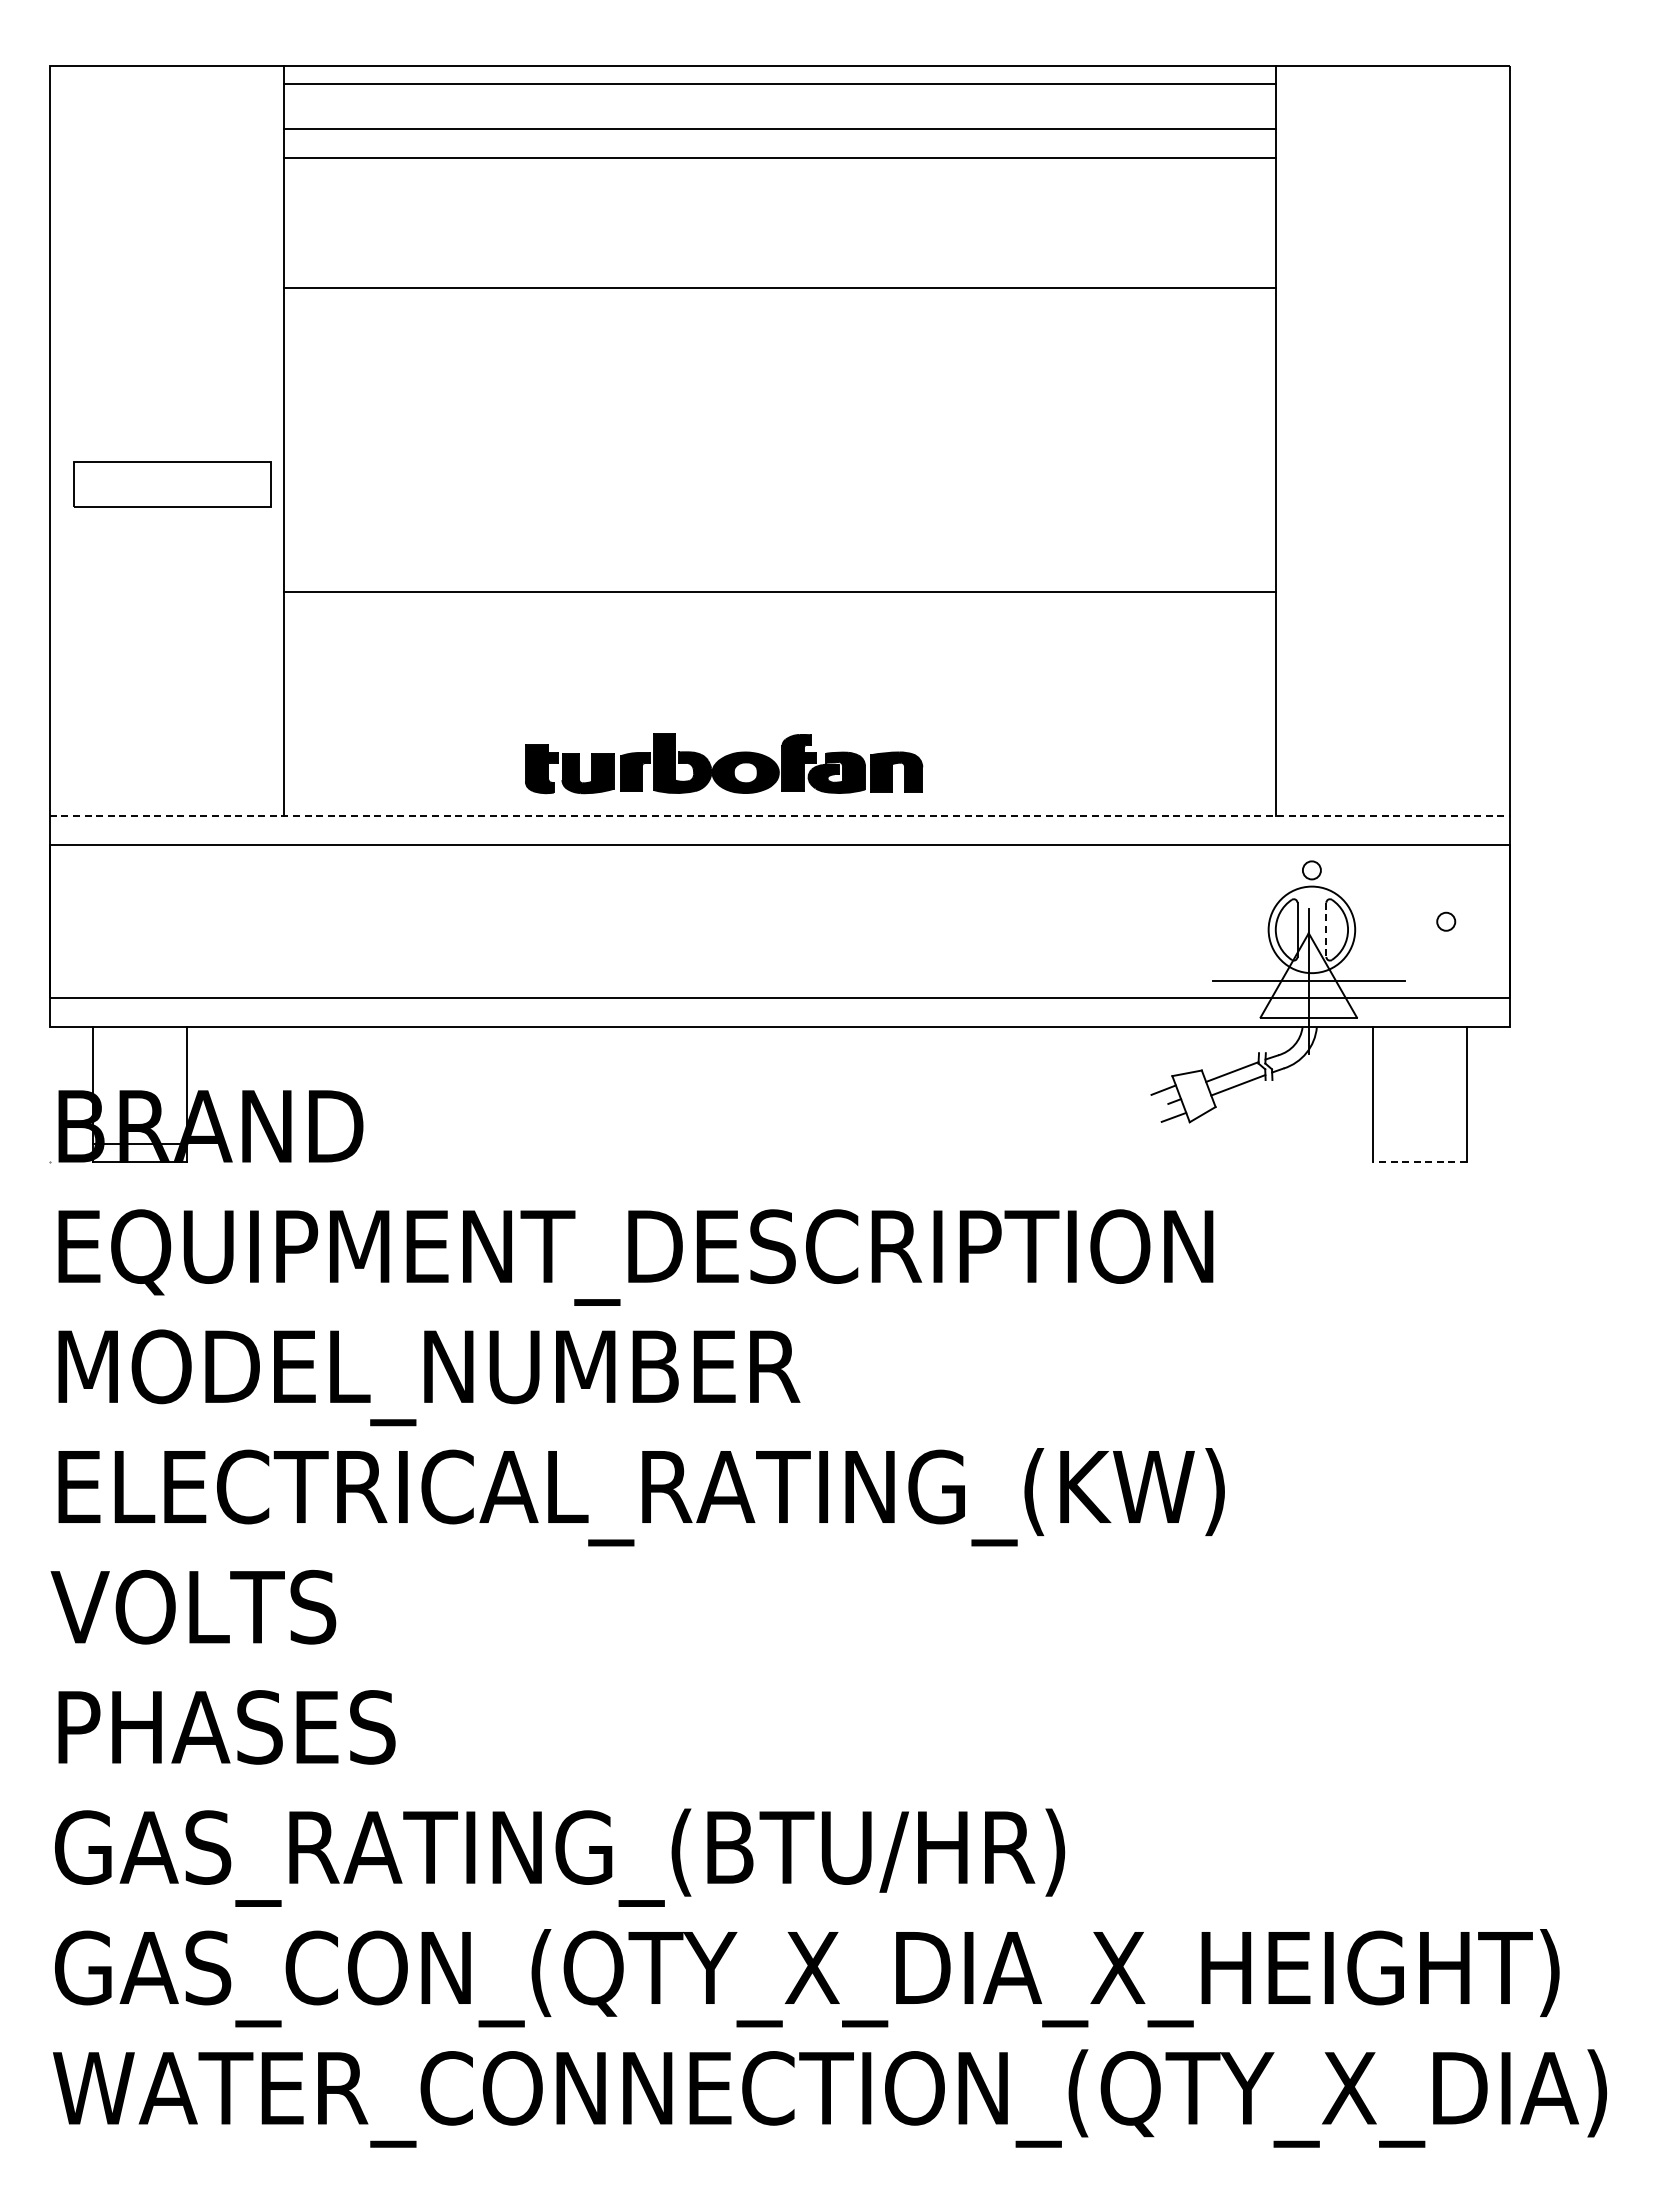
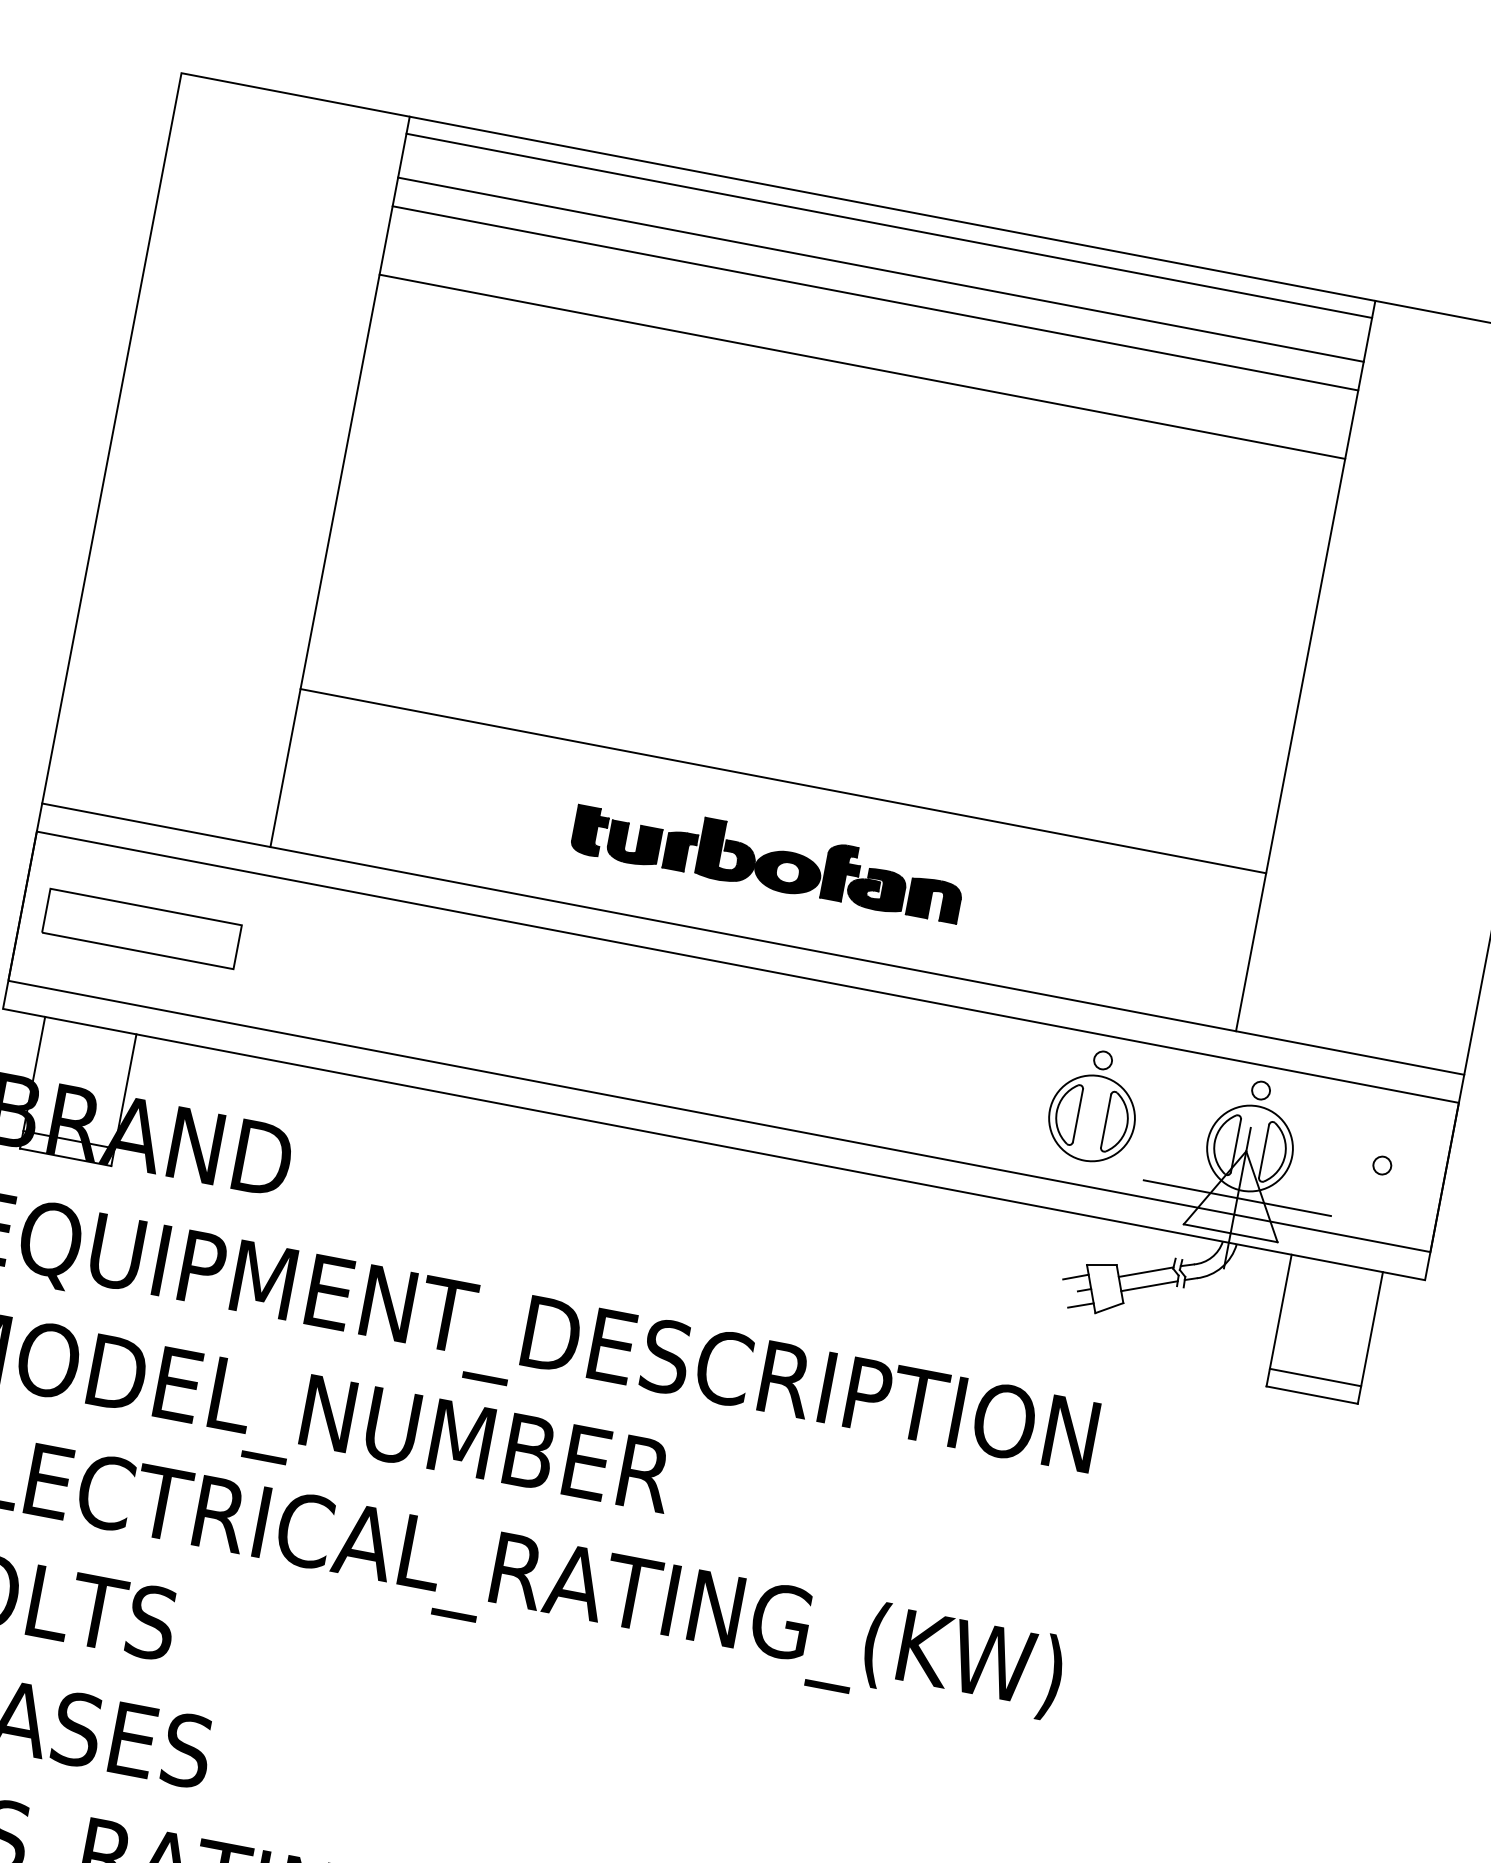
line: (779, 287) -> (861, 366), moved
part: (172, 484) -> (142, 928), moved
line: (779, 592) -> (782, 781), moved
part: (724, 763) -> (768, 859), moved
line: (780, 816) -> (753, 939), dashed -> solid
part: (1149, 917) -> (1094, 1106), added
line: (1326, 930) -> (1264, 1151), dashed -> solid
line: (1419, 1144) -> (1314, 1377), added
line: (1420, 1162) -> (1312, 1395), dashed -> solid

